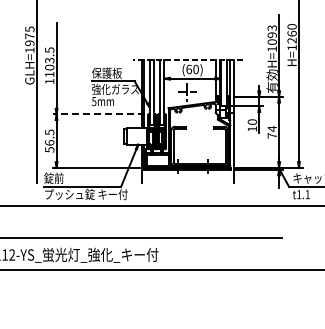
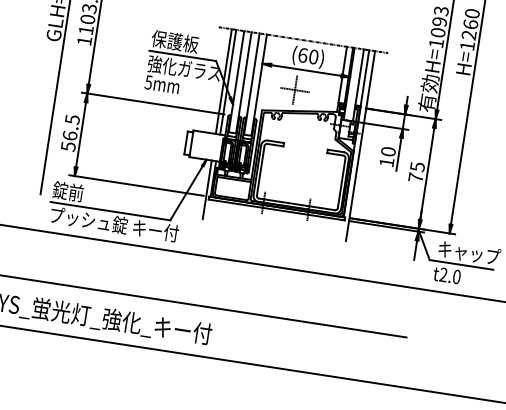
line: (98, 114) -> (152, 103), dashed -> solid
text: (271, 128) -> (416, 166), 74 -> 75
text: (303, 194) -> (450, 275), t1.1 -> t2.0

